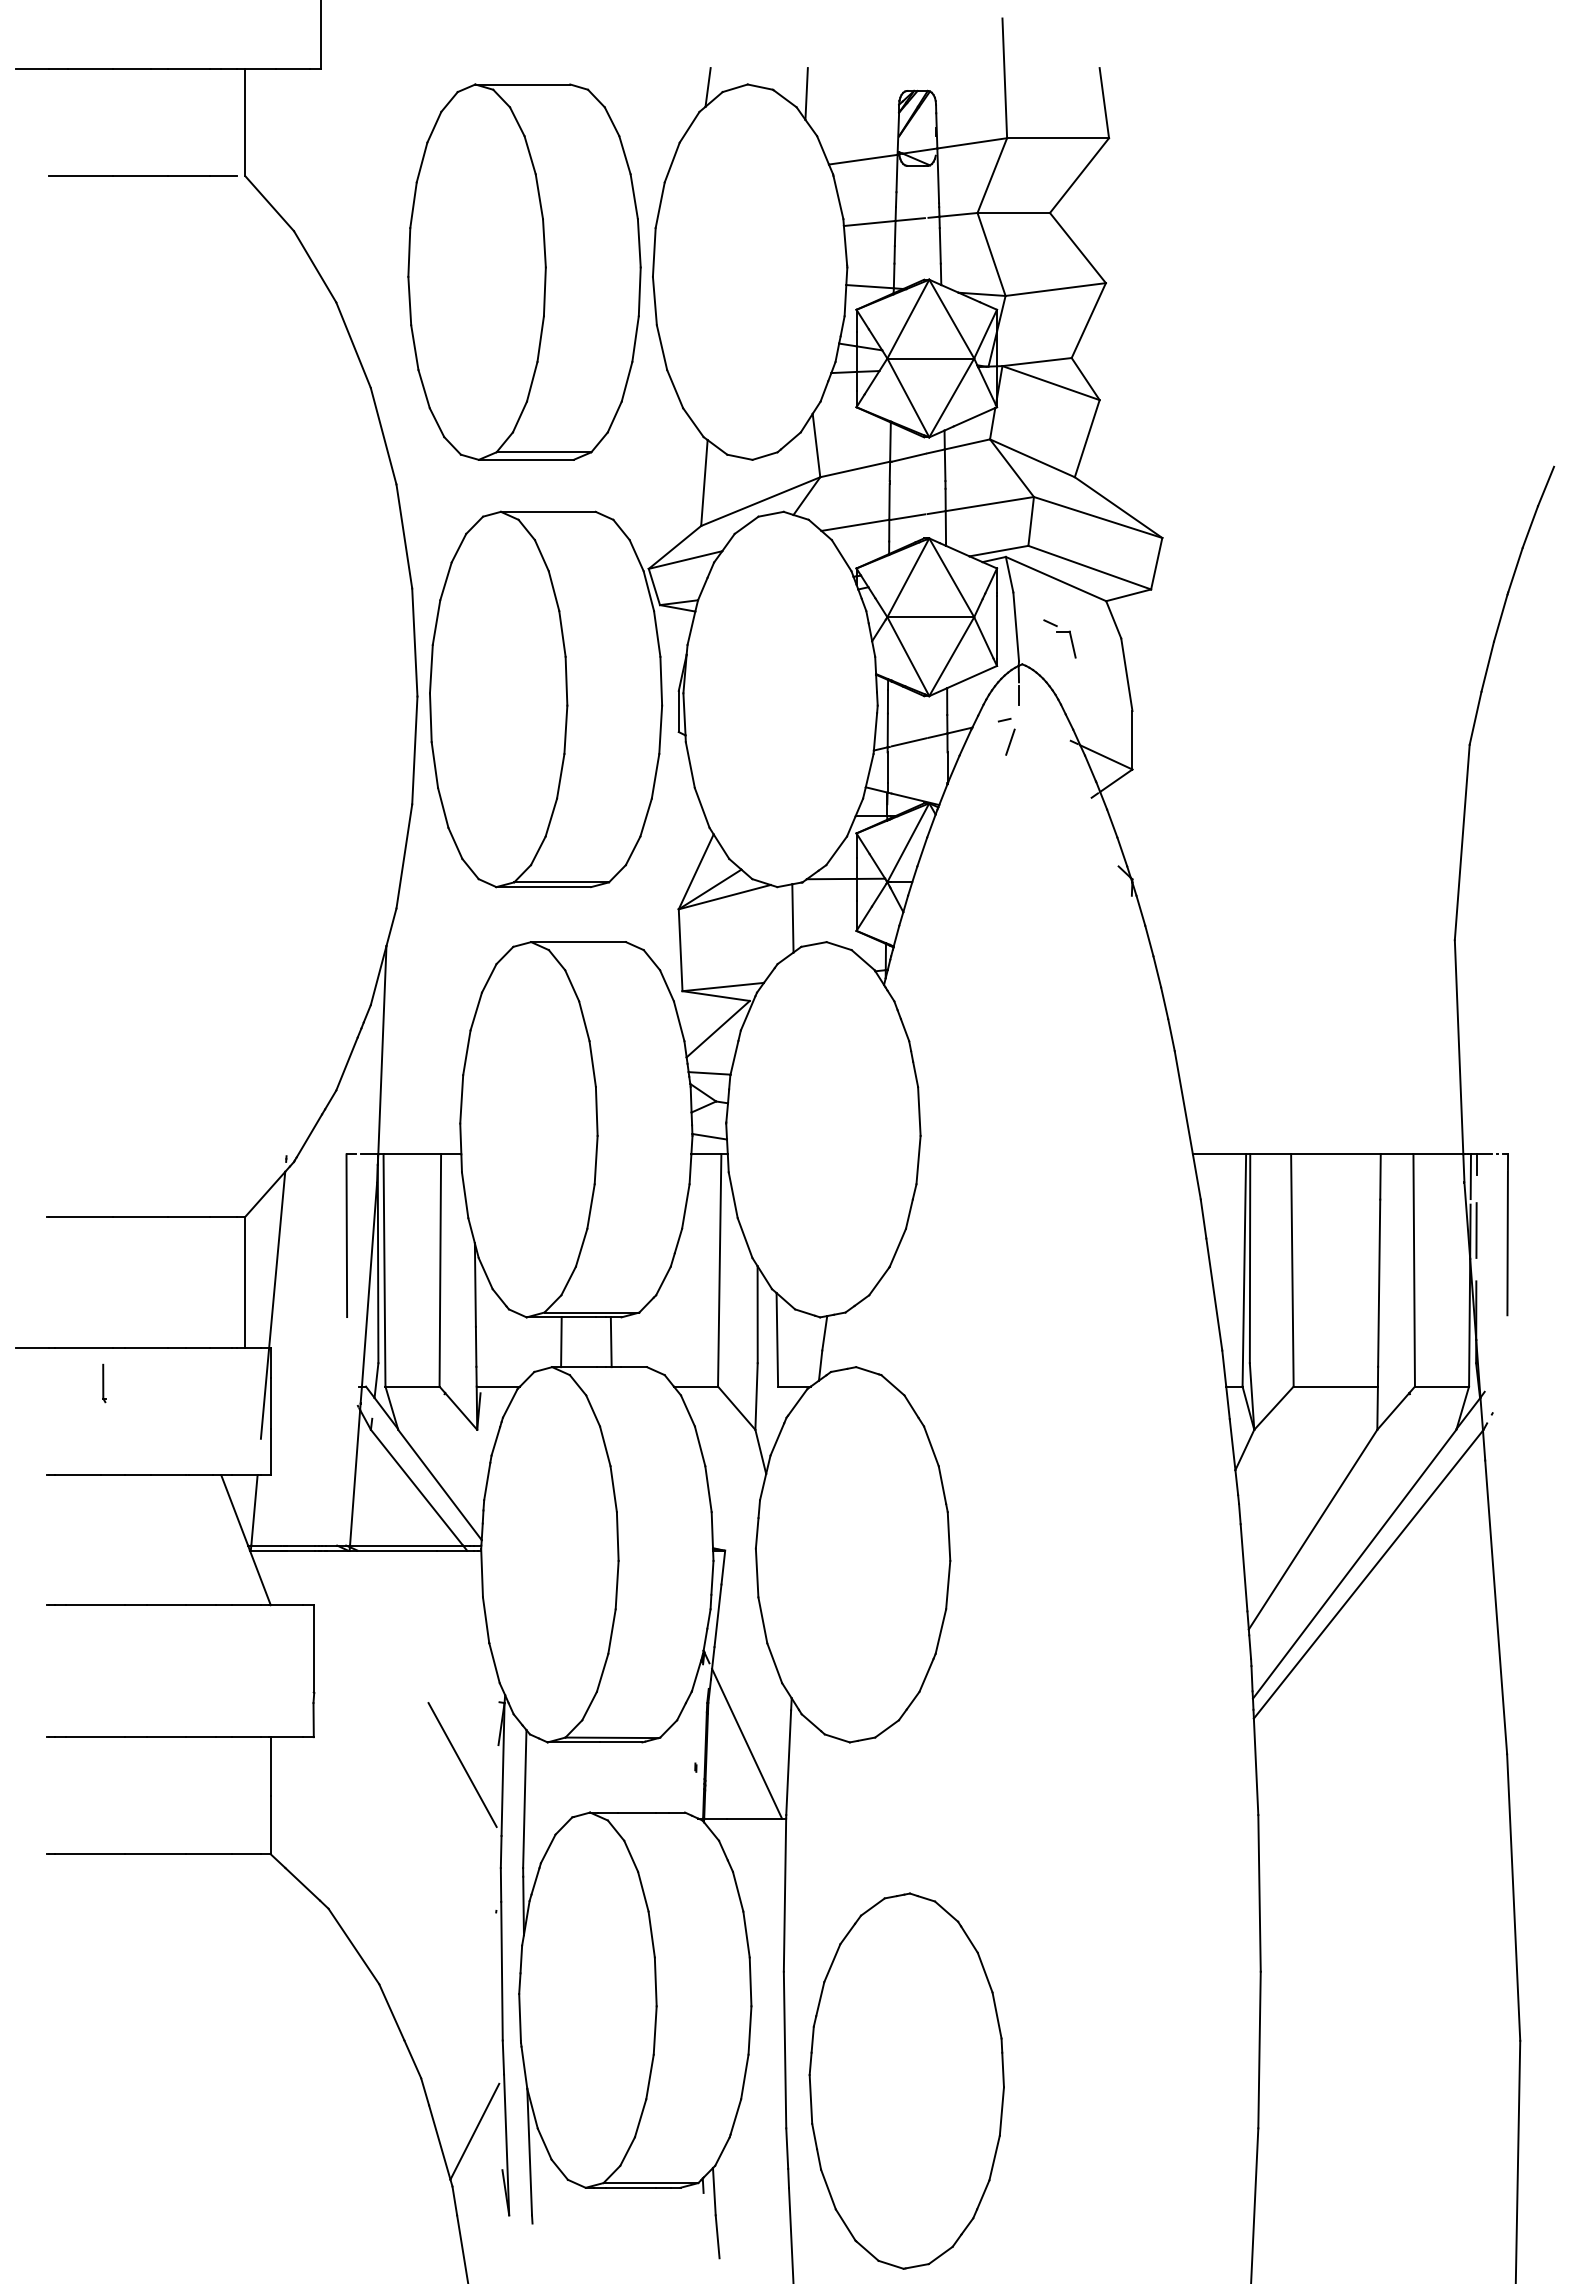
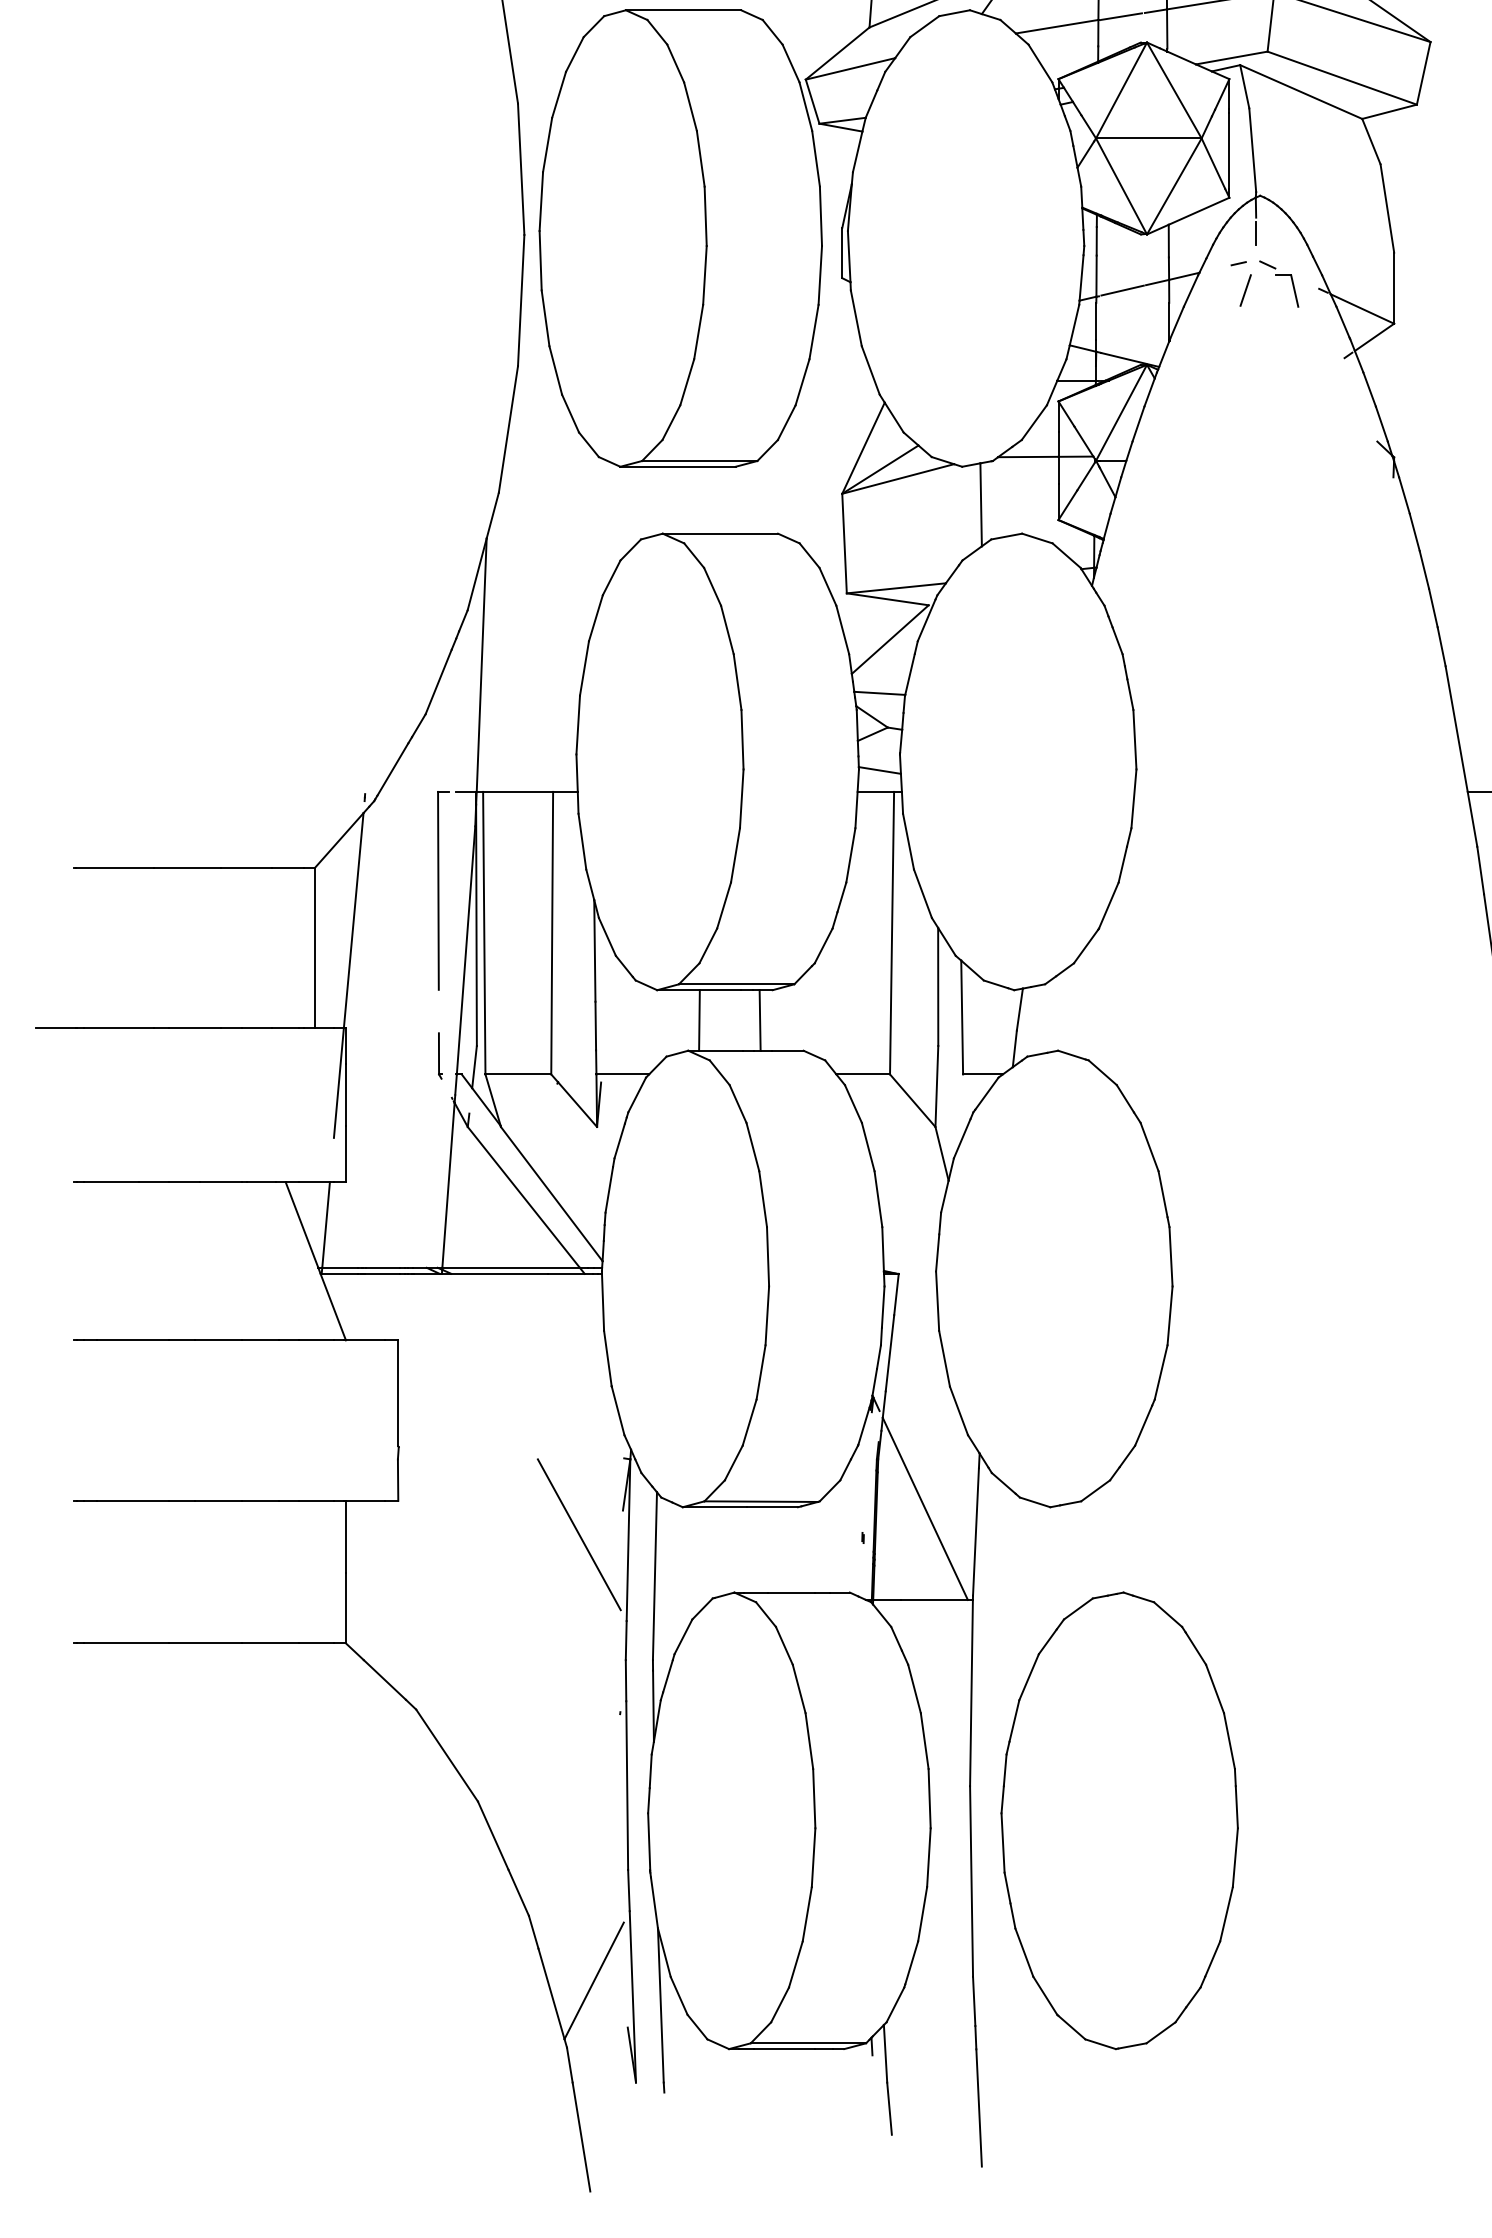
part: (1059, 638) -> (1278, 283), moved
part: (104, 1383) -> (440, 1056), moved
part: (906, 2080) -> (1119, 1819), moved

